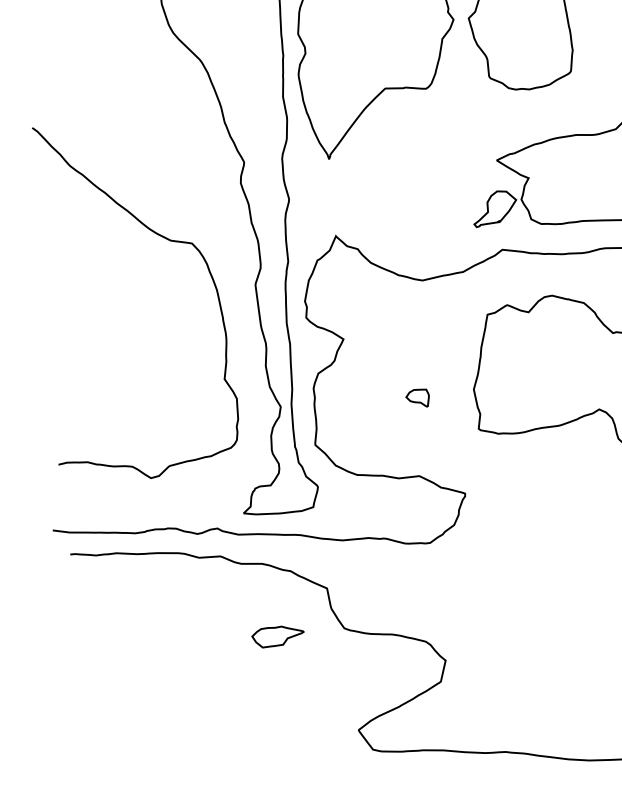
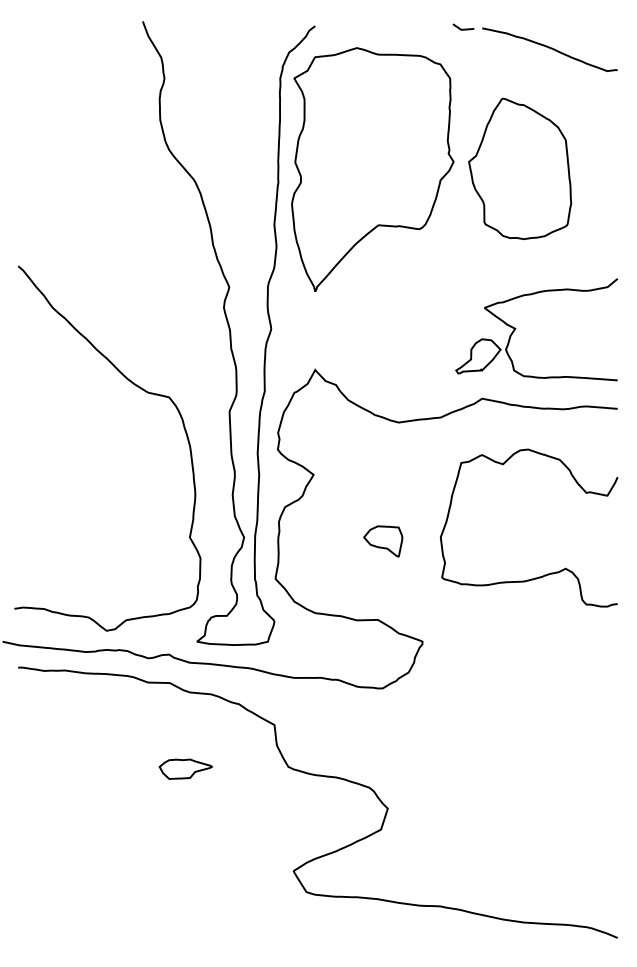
curve: (168, 240) -> (145, 392), moved
part: (417, 398) -> (383, 541), size x1.67
part: (277, 635) -> (185, 768), moved

